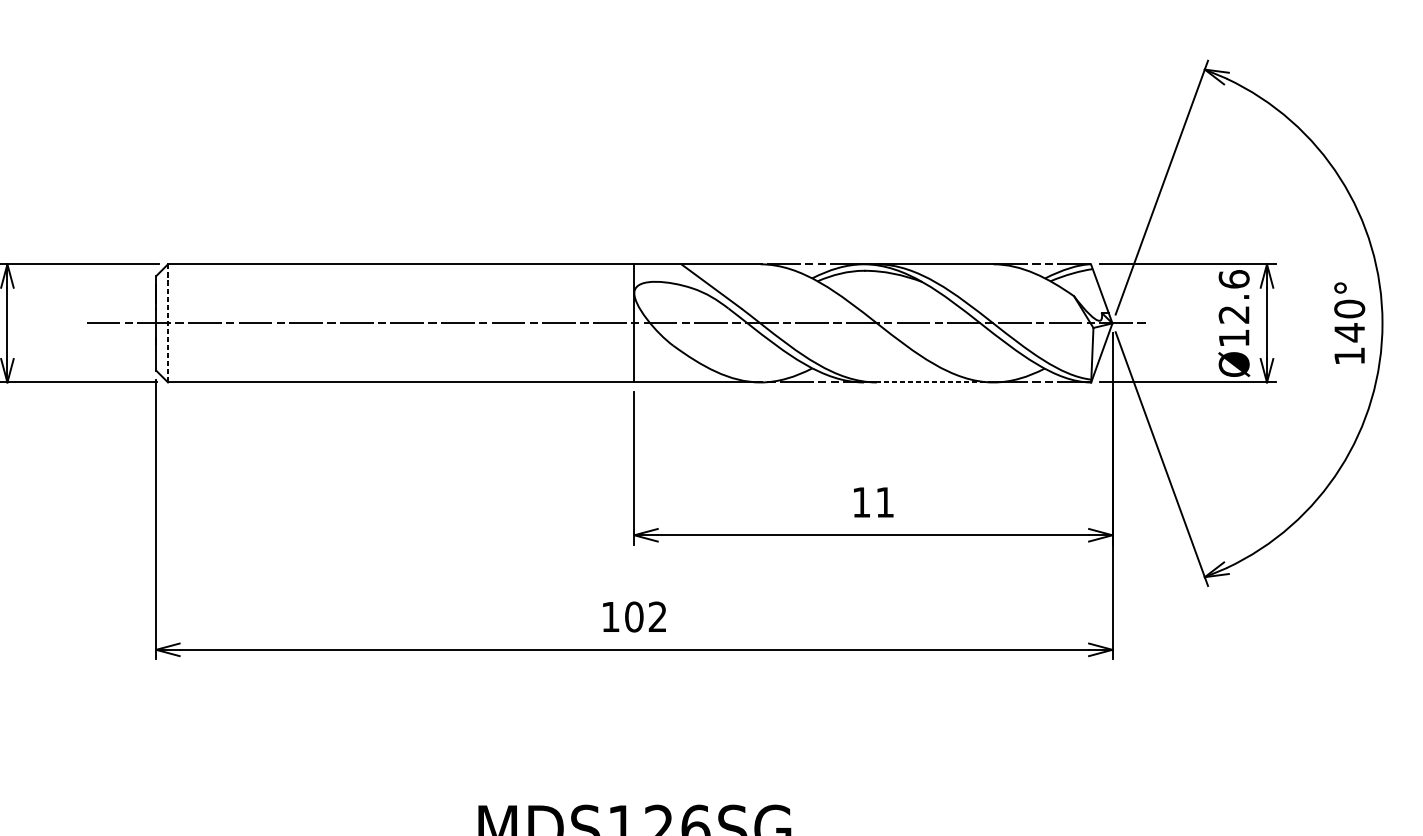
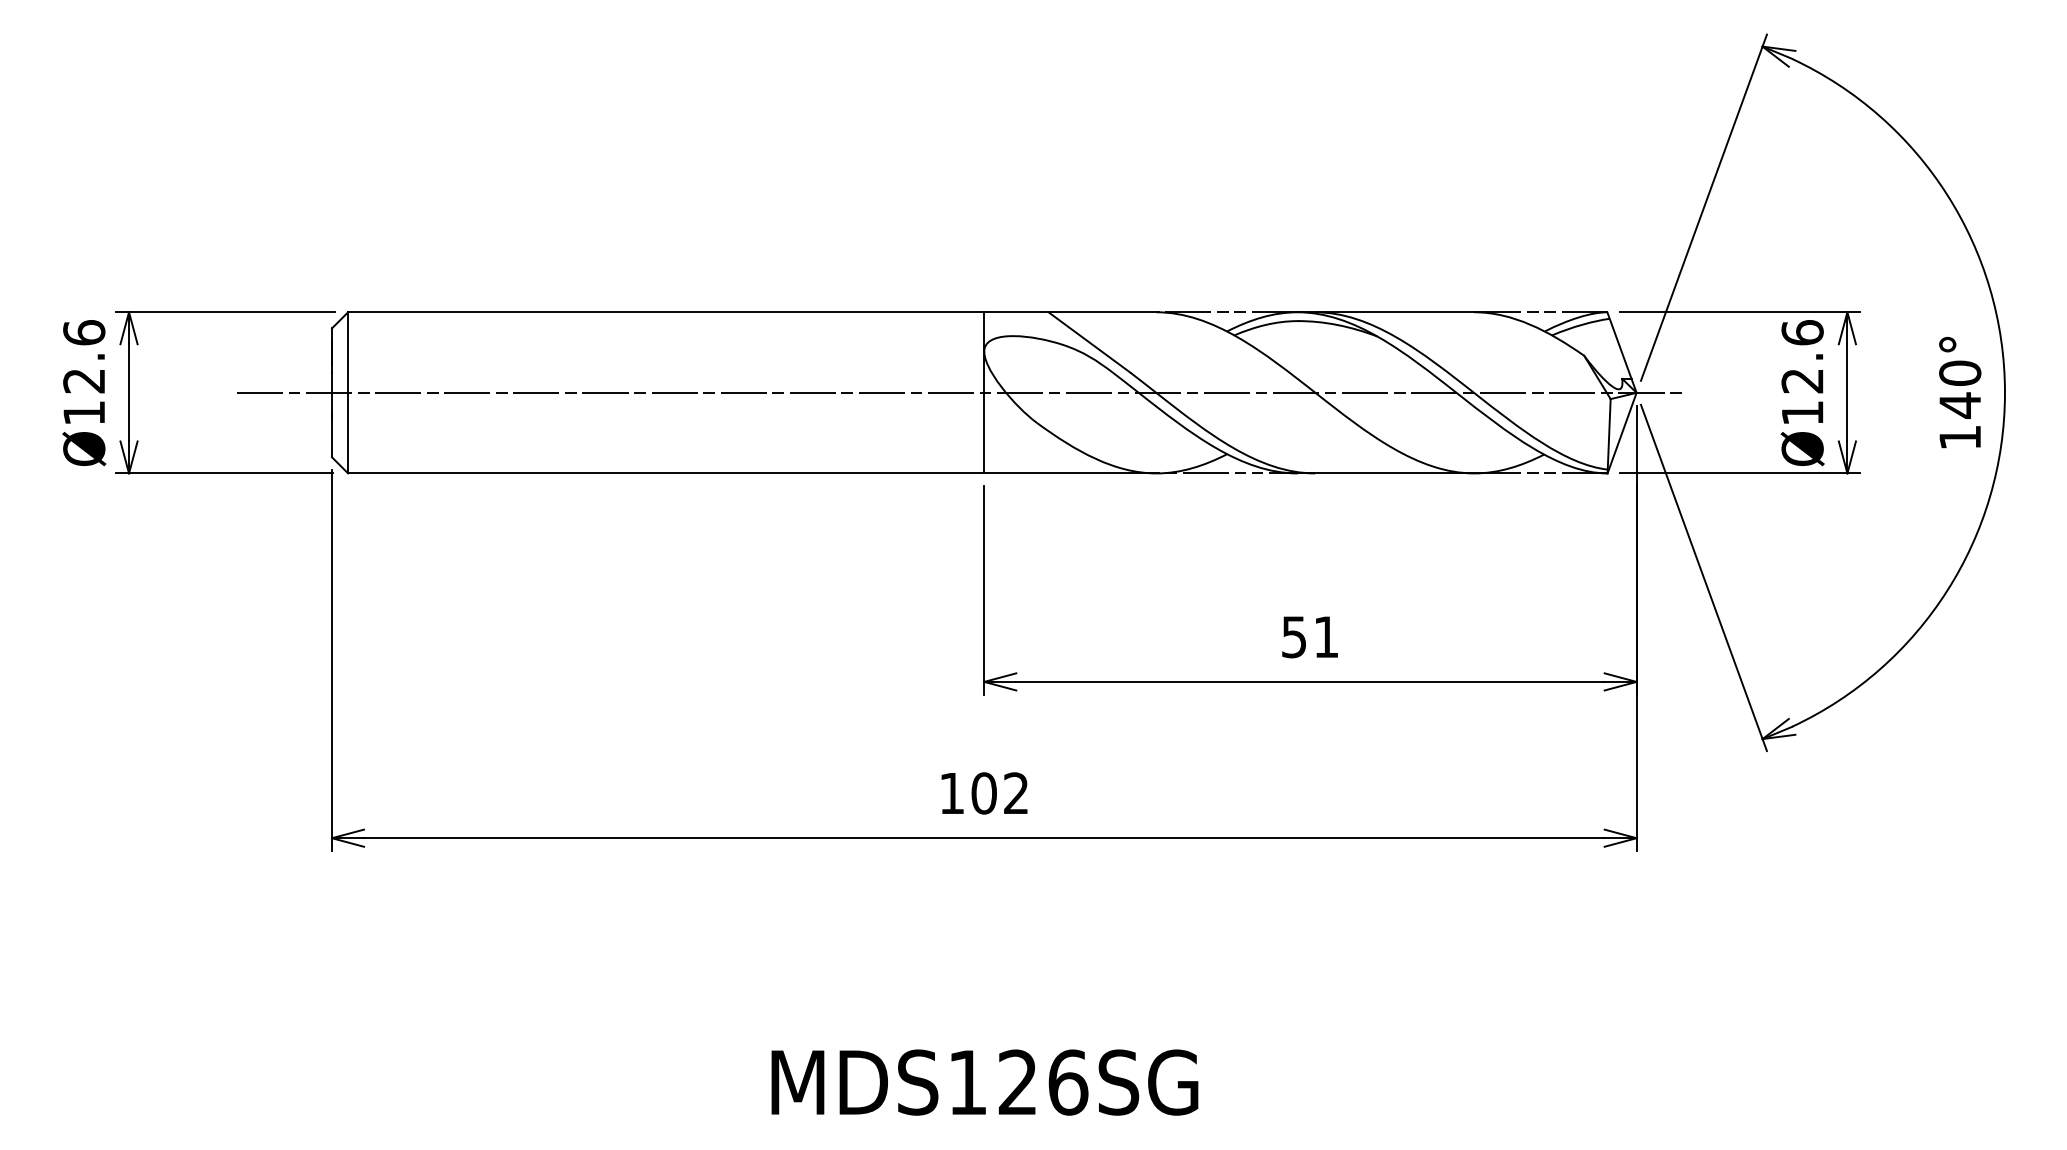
line: (168, 323) -> (348, 392), dashed -> solid
line: (928, 382) -> (1385, 473), dashed -> solid
text: (860, 502) -> (1293, 637), 11 -> 51

